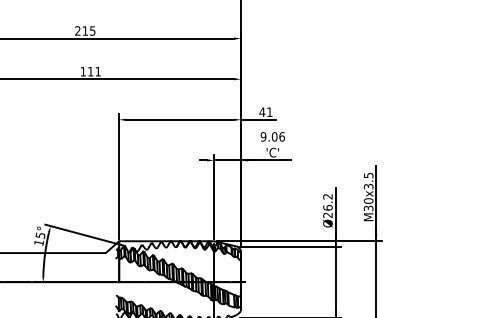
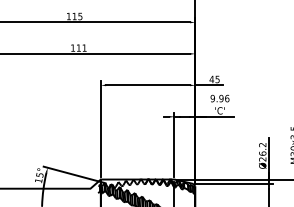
text: (77, 30) -> (68, 16), 215 -> 115
text: (269, 112) -> (217, 79), 41 -> 45
text: (274, 136) -> (221, 98), 9.06 -> 9.96

